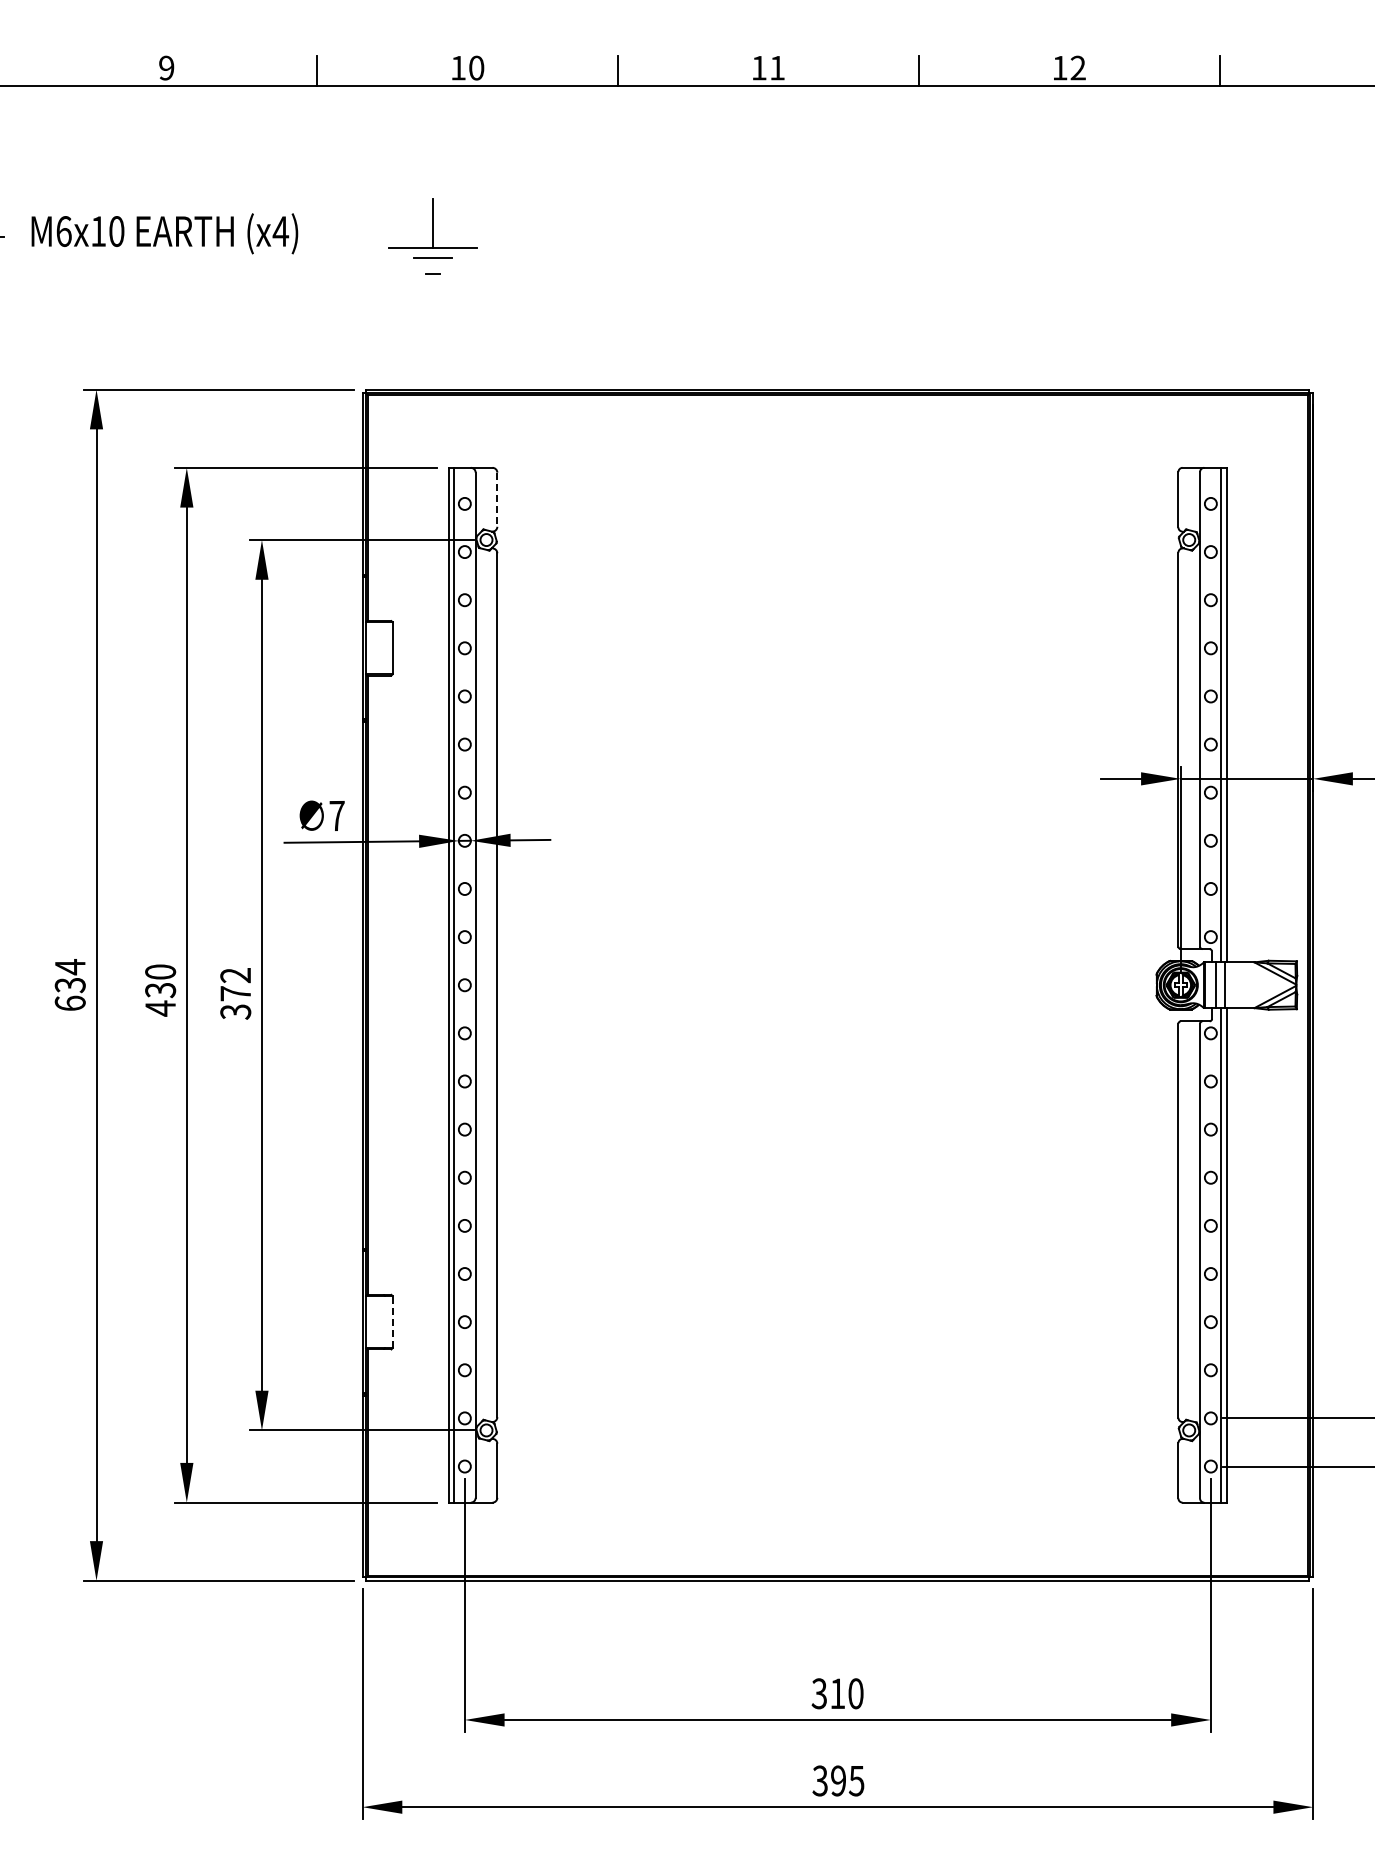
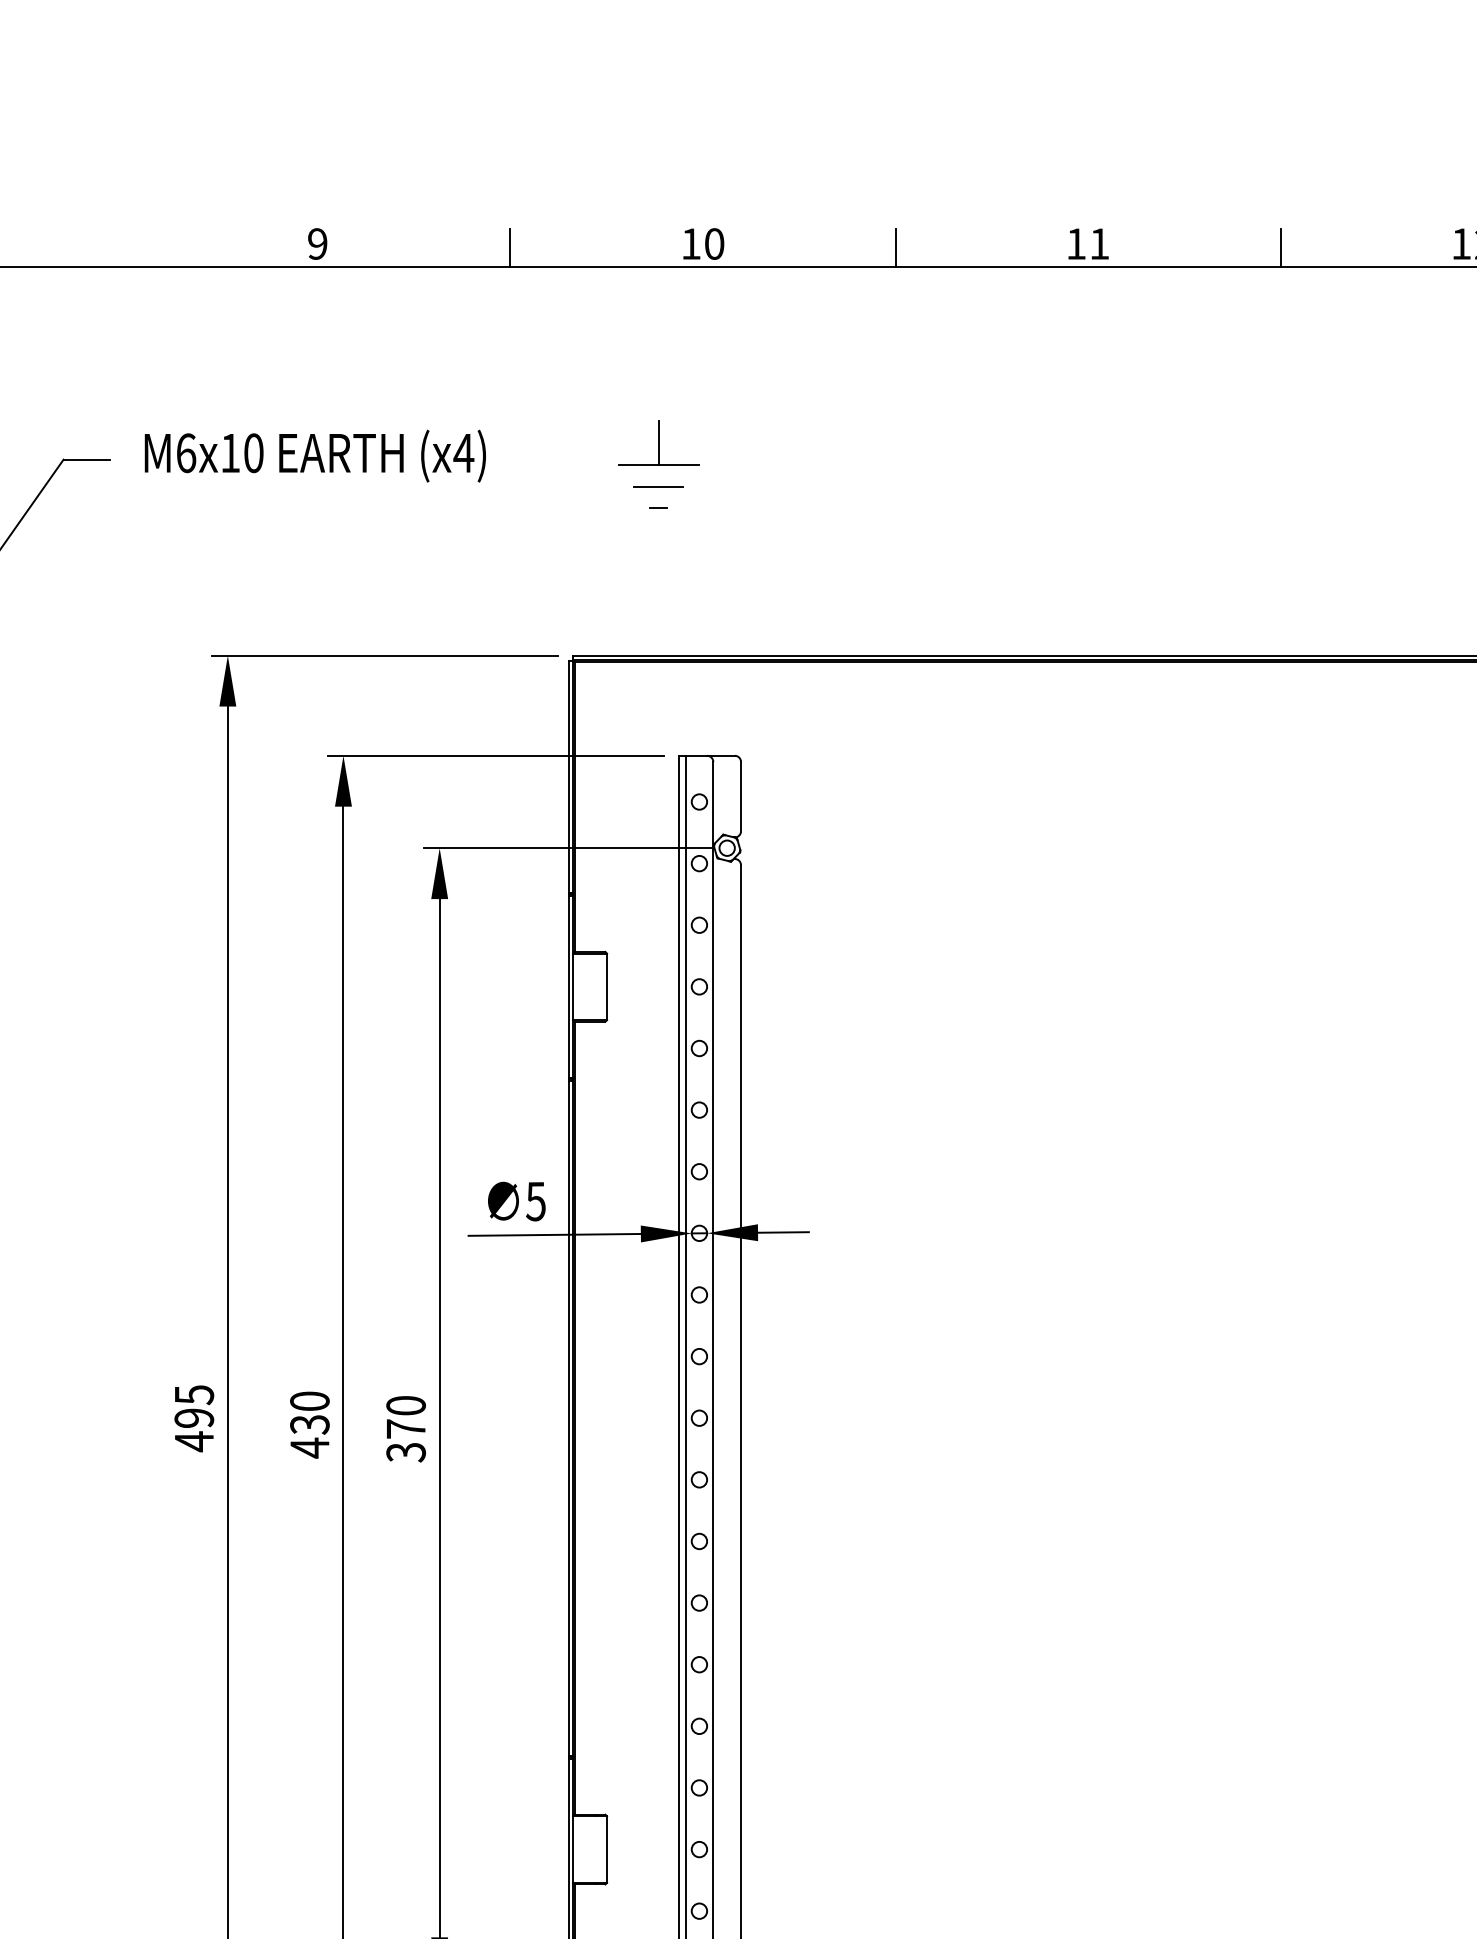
part: (432, 223) -> (658, 442), size x0.71
line: (497, 500) -> (741, 797), dashed -> solid
text: (336, 816) -> (535, 1202), 7 -> 5
text: (235, 975) -> (405, 1405), 372 -> 370
text: (69, 985) -> (193, 1418), 634 -> 495
line: (392, 1321) -> (606, 1848), dashed -> solid

